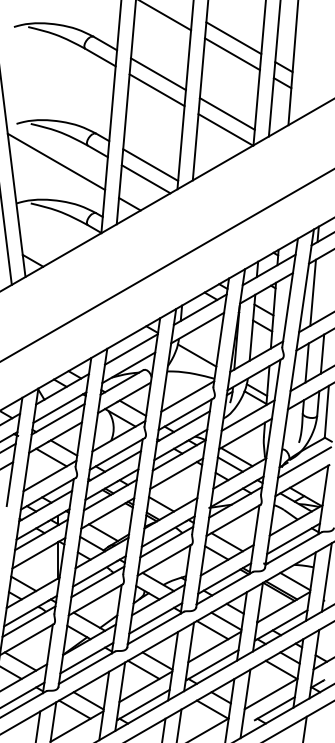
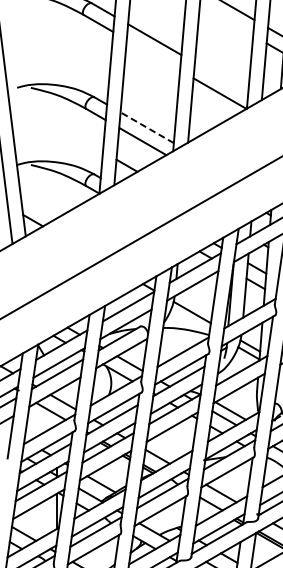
line: (232, 54) -> (226, 20), removed
line: (156, 90) -> (152, 55), removed
line: (226, 113) -> (220, 77), removed
line: (56, 161) -> (55, 124), removed
line: (150, 165) -> (147, 128), solid -> dashed

